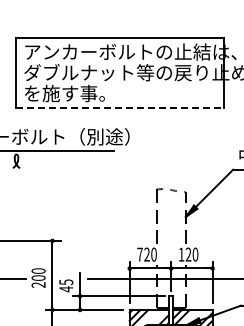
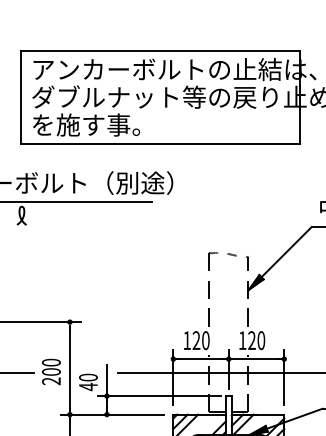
line: (120, 107) -> (160, 143), dashed -> solid
text: (139, 254) -> (186, 340), 720 -> 120
text: (66, 282) -> (88, 377), 45 -> 40

